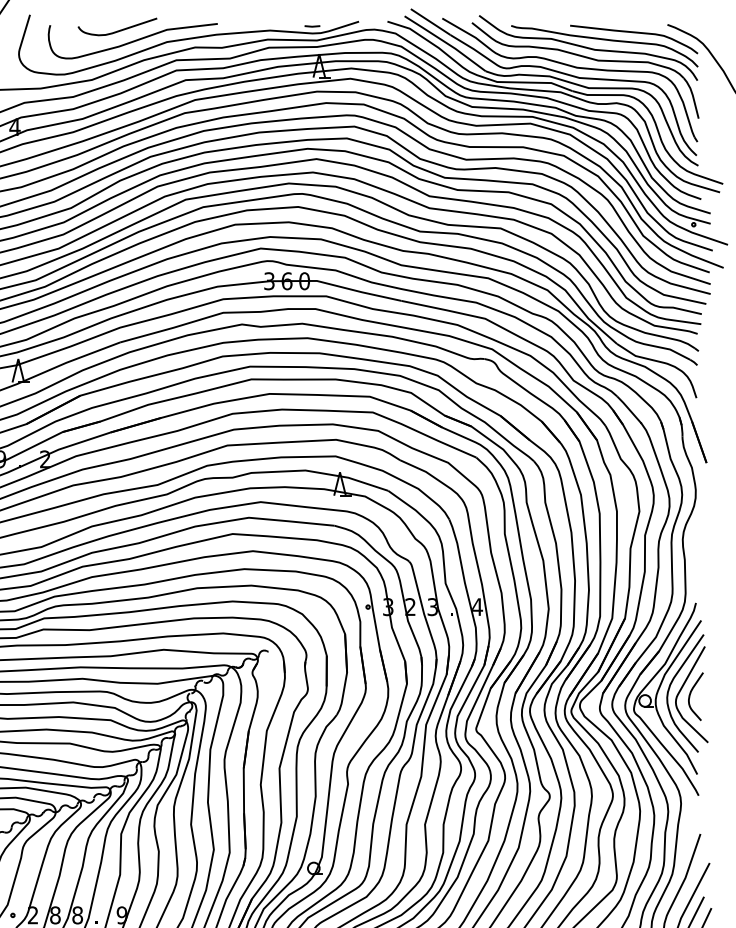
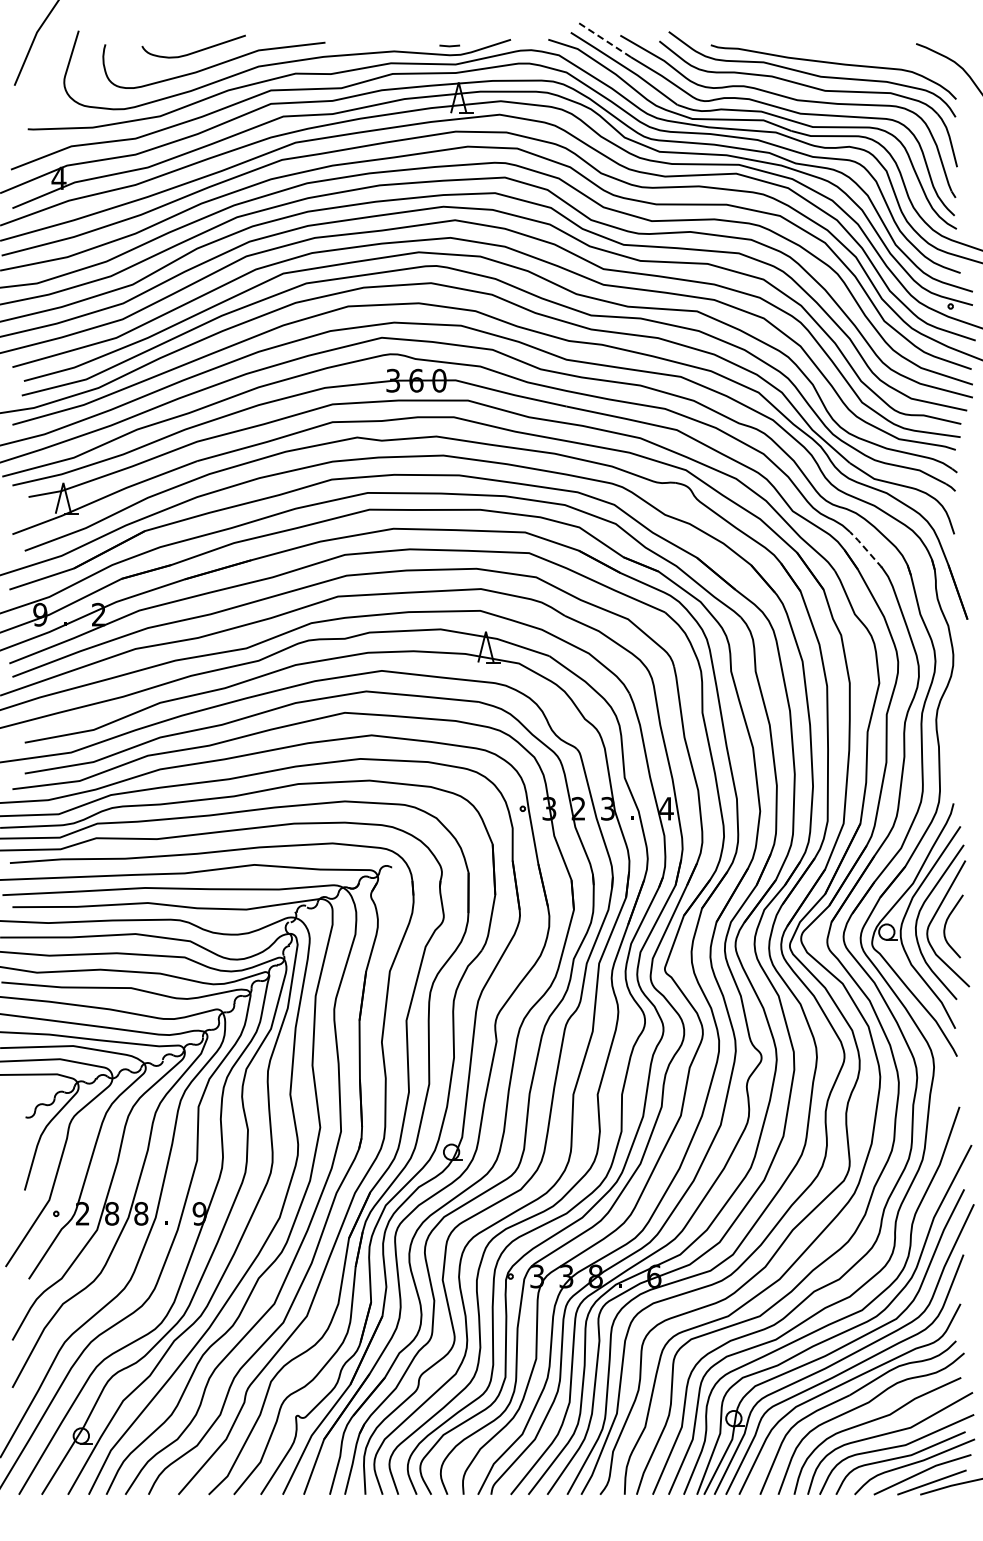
line: (430, 21) -> (604, 39), solid -> dashed
curve: (637, 33) -> (876, 55), removed
line: (629, 409) -> (866, 549), solid -> dashed

